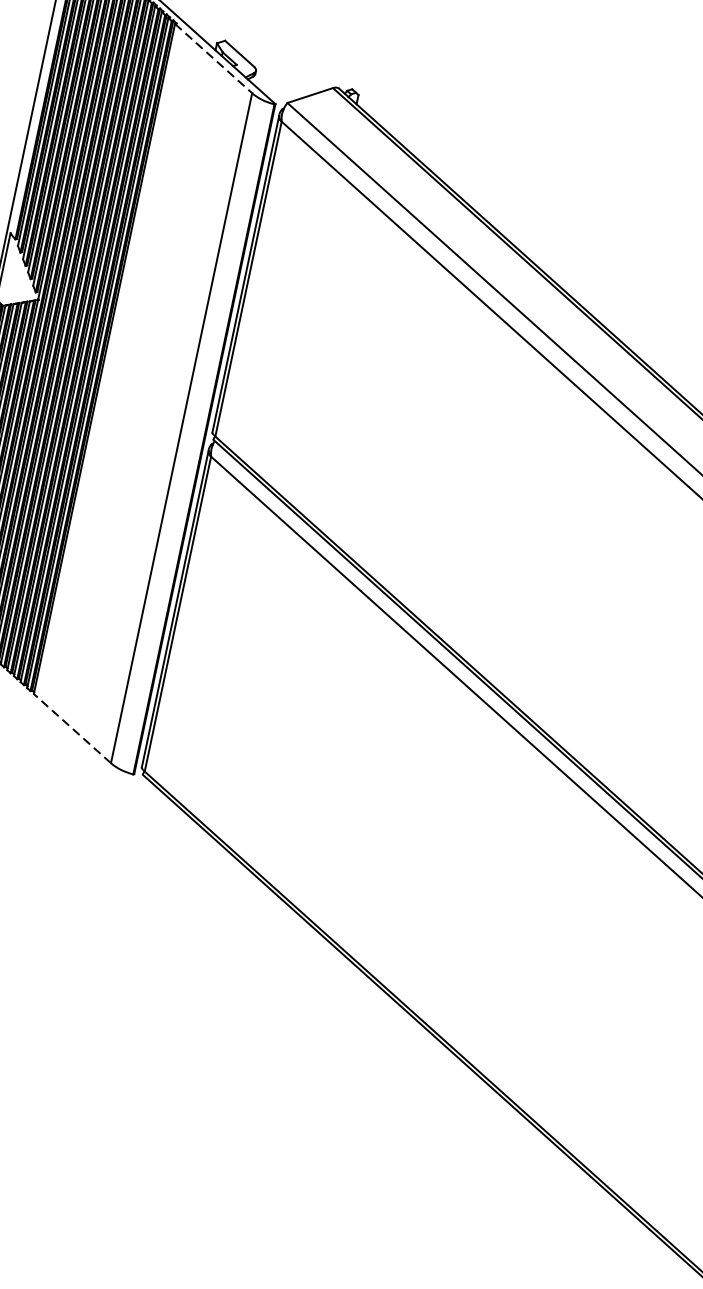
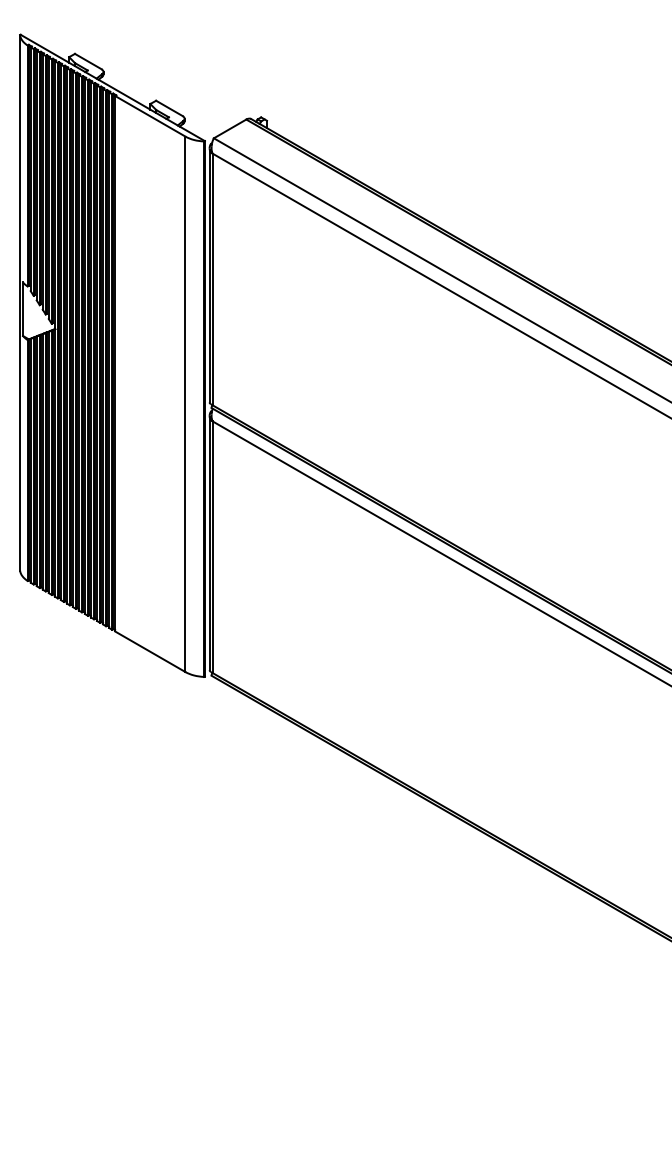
line: (213, 58) -> (150, 116), dashed -> solid
line: (72, 728) -> (150, 651), dashed -> solid

